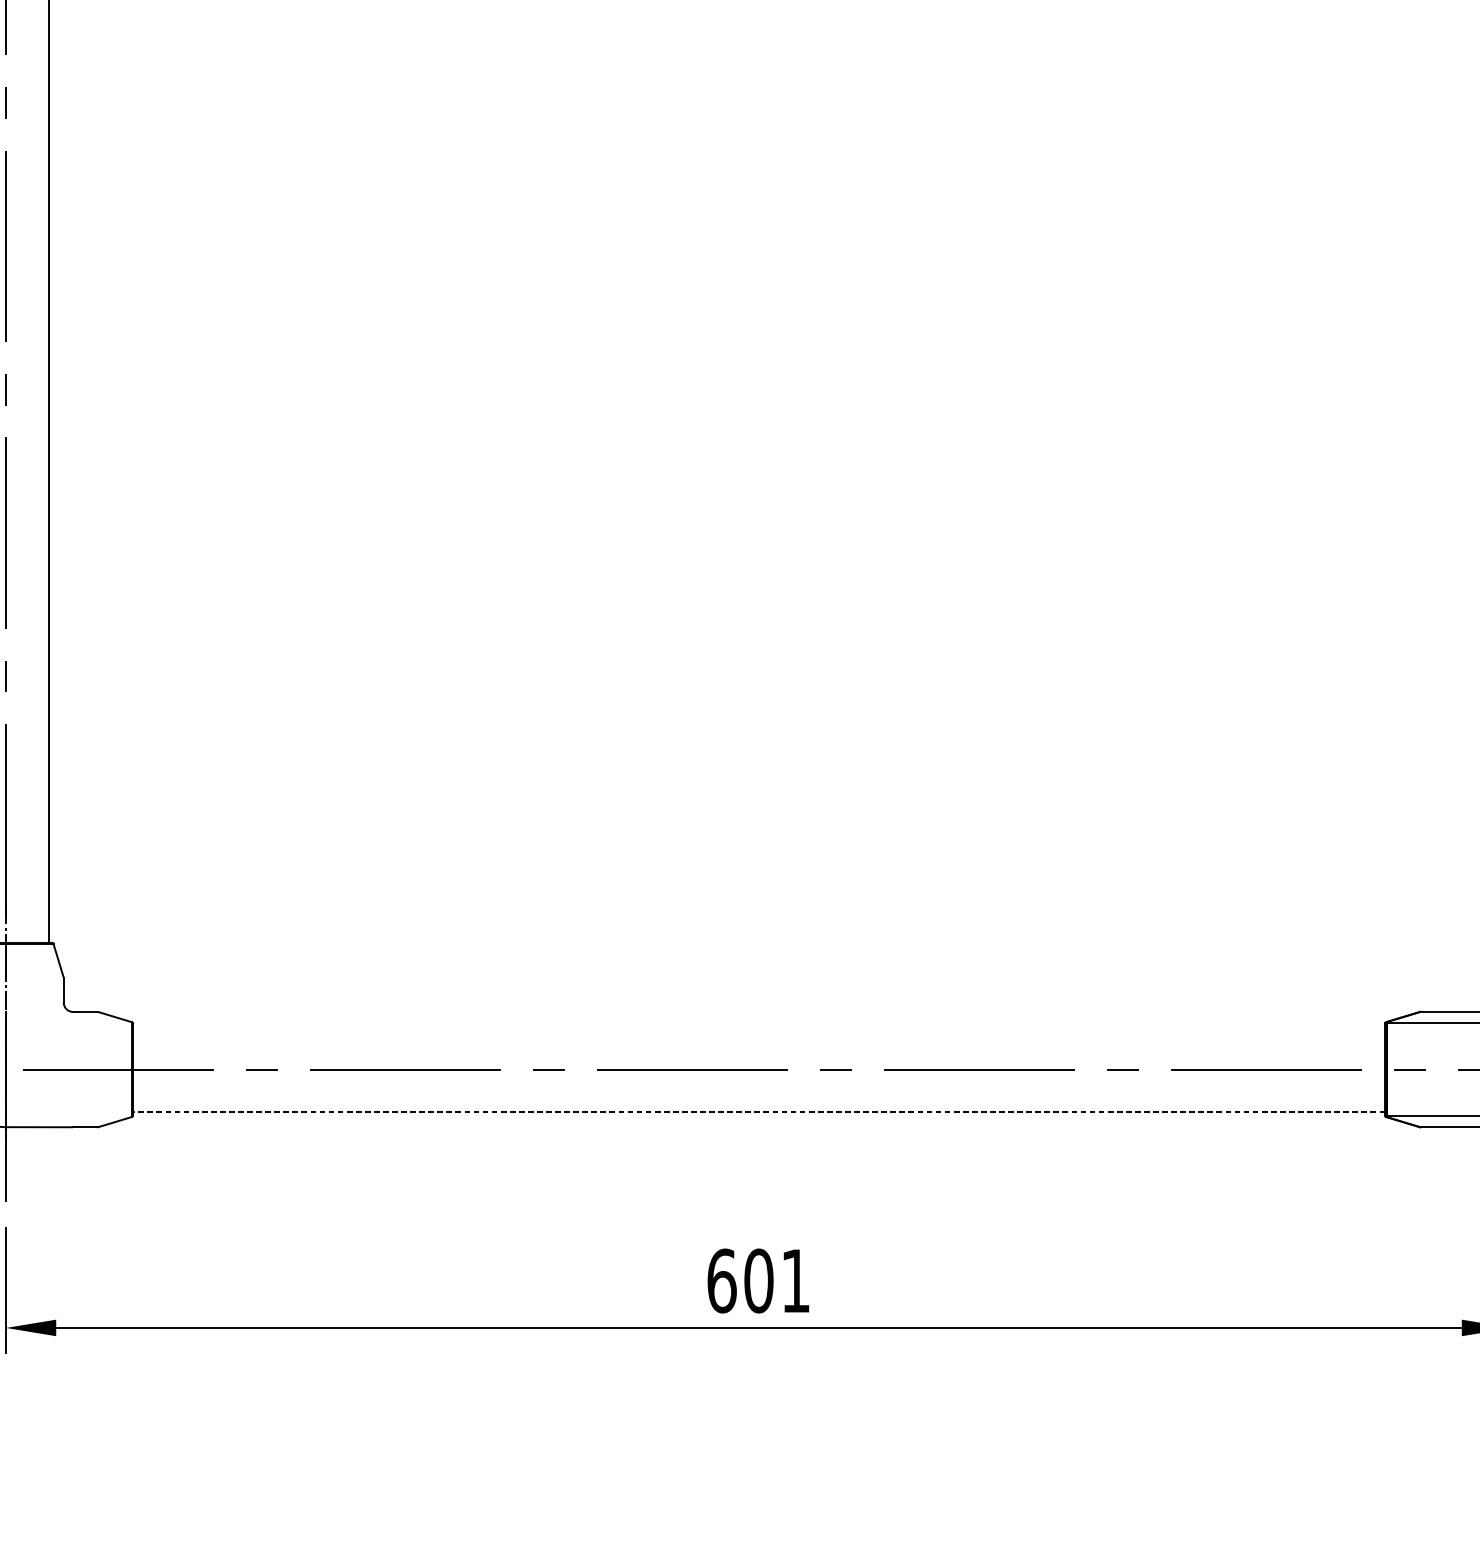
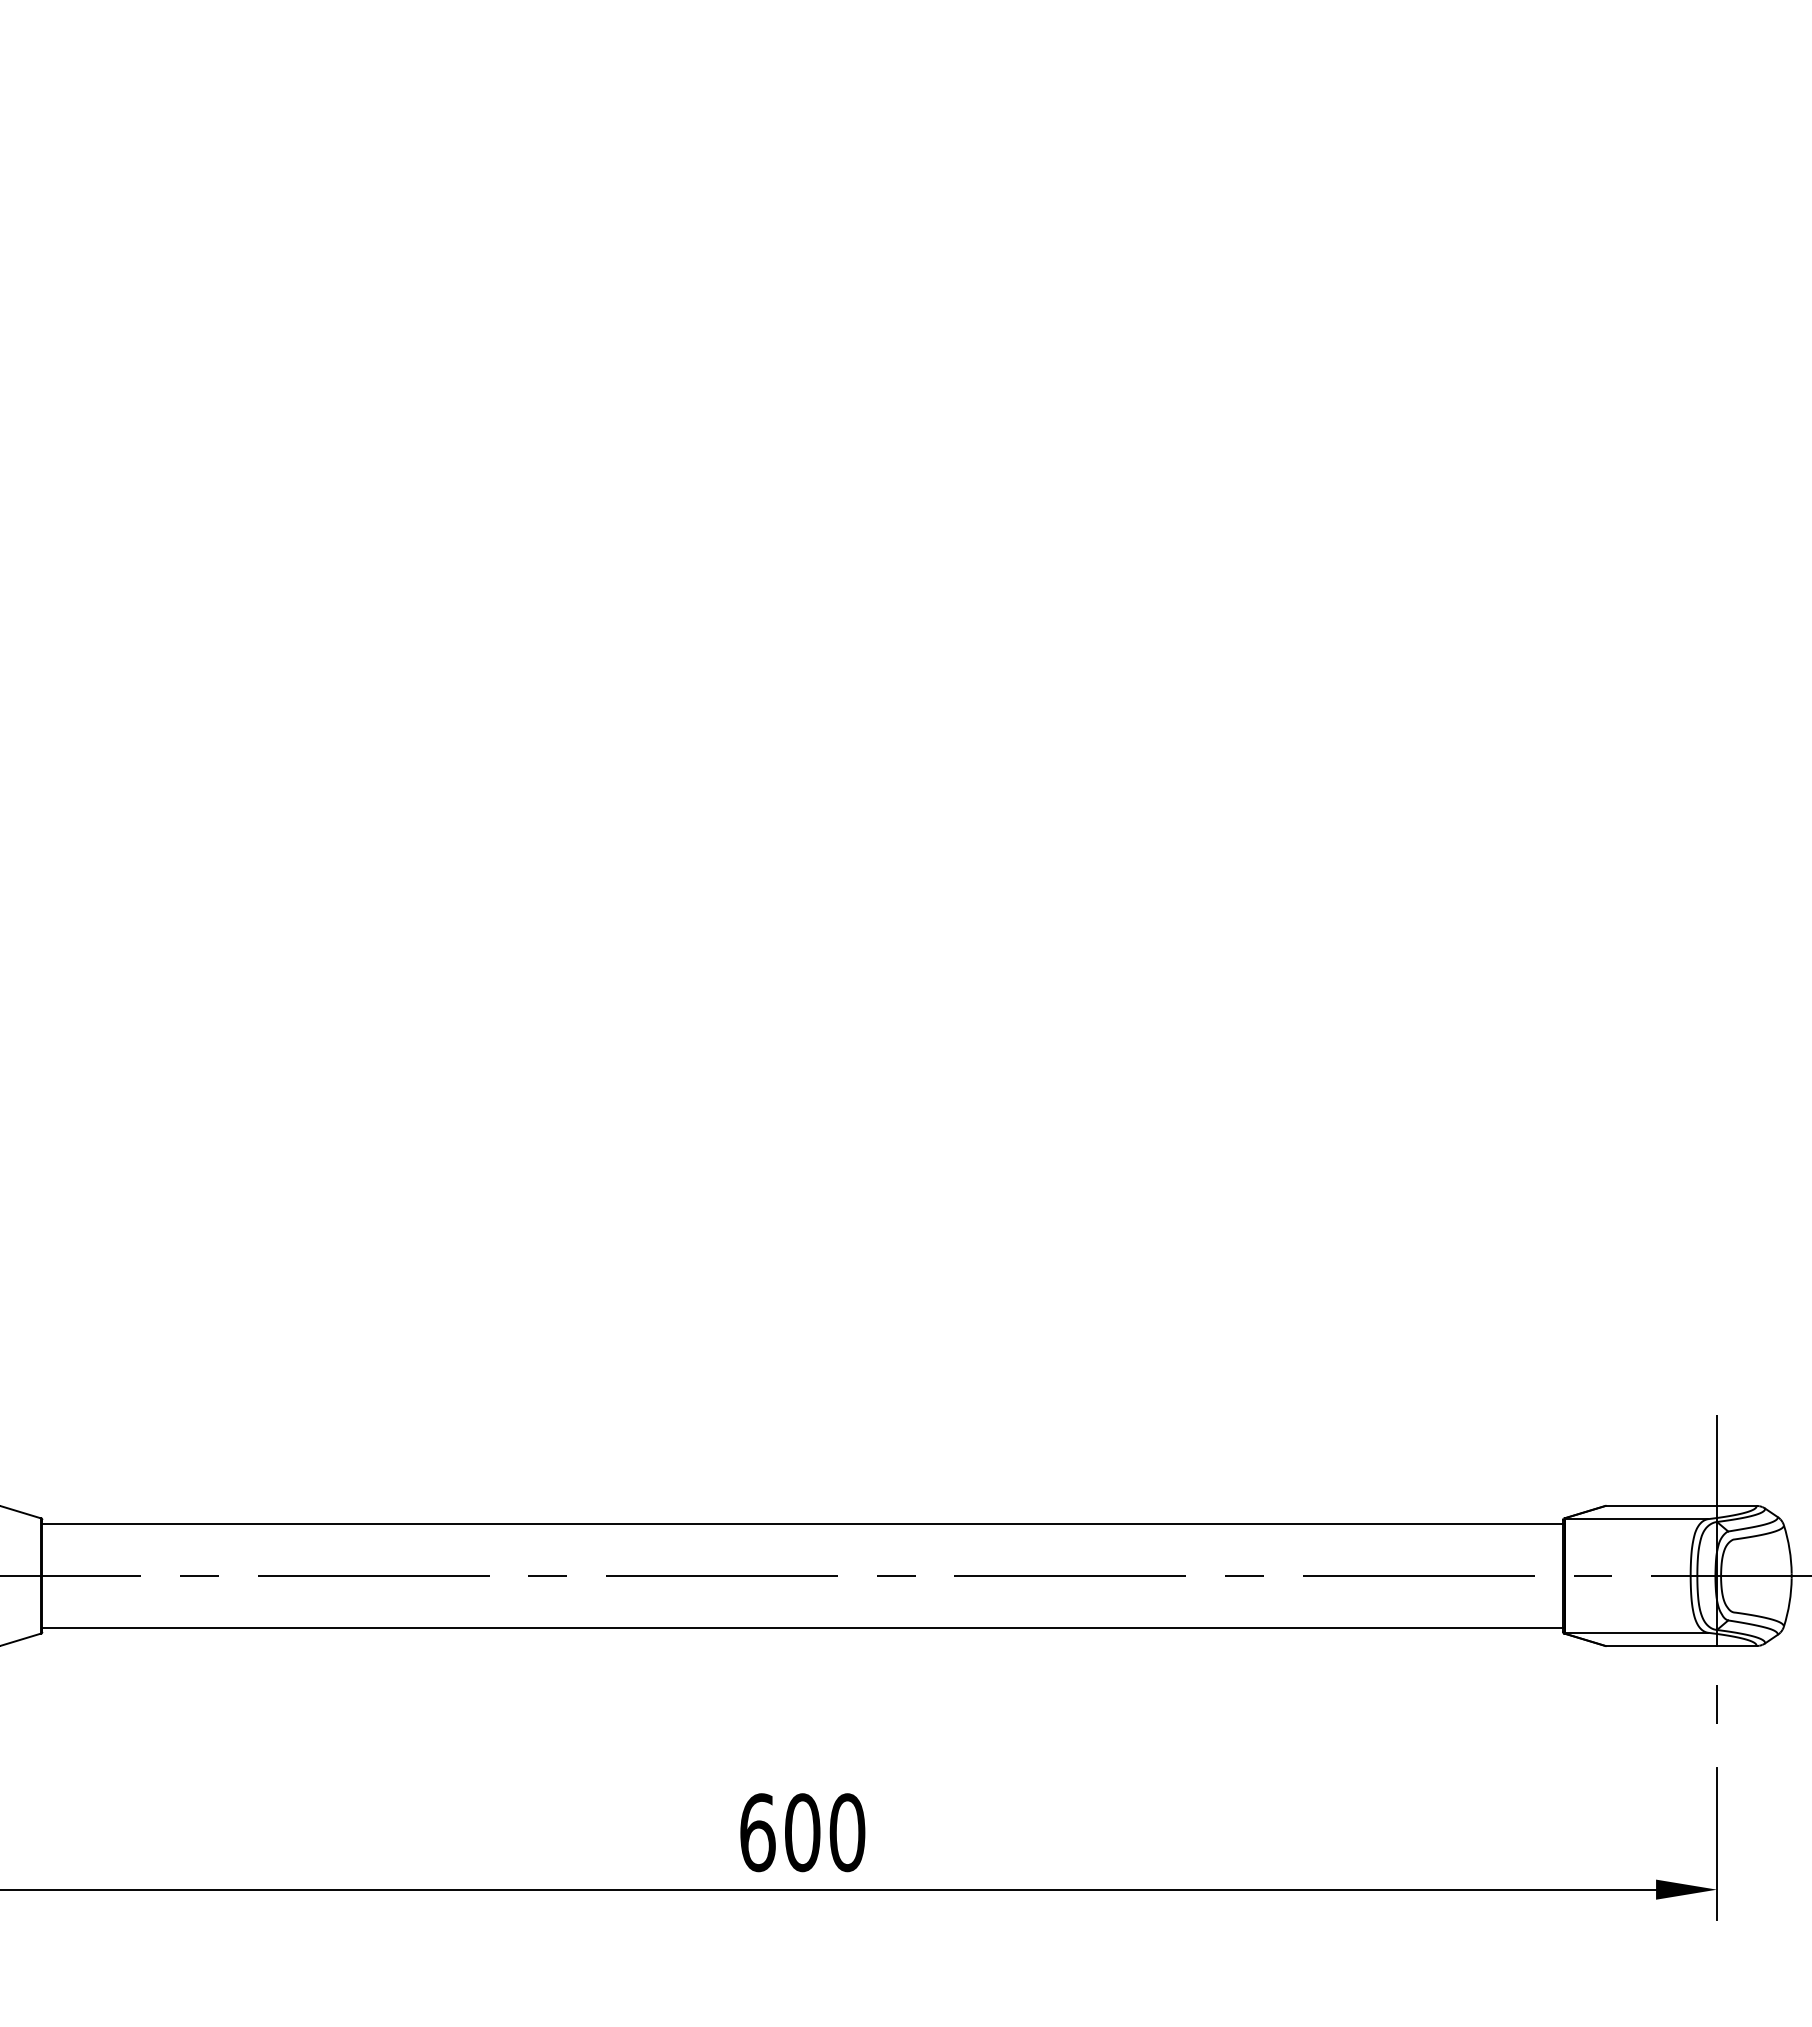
line: (758, 1027) -> (802, 1524), added
line: (758, 1112) -> (802, 1627), dashed -> solid
text: (795, 1280) -> (847, 1832), 601 -> 600

